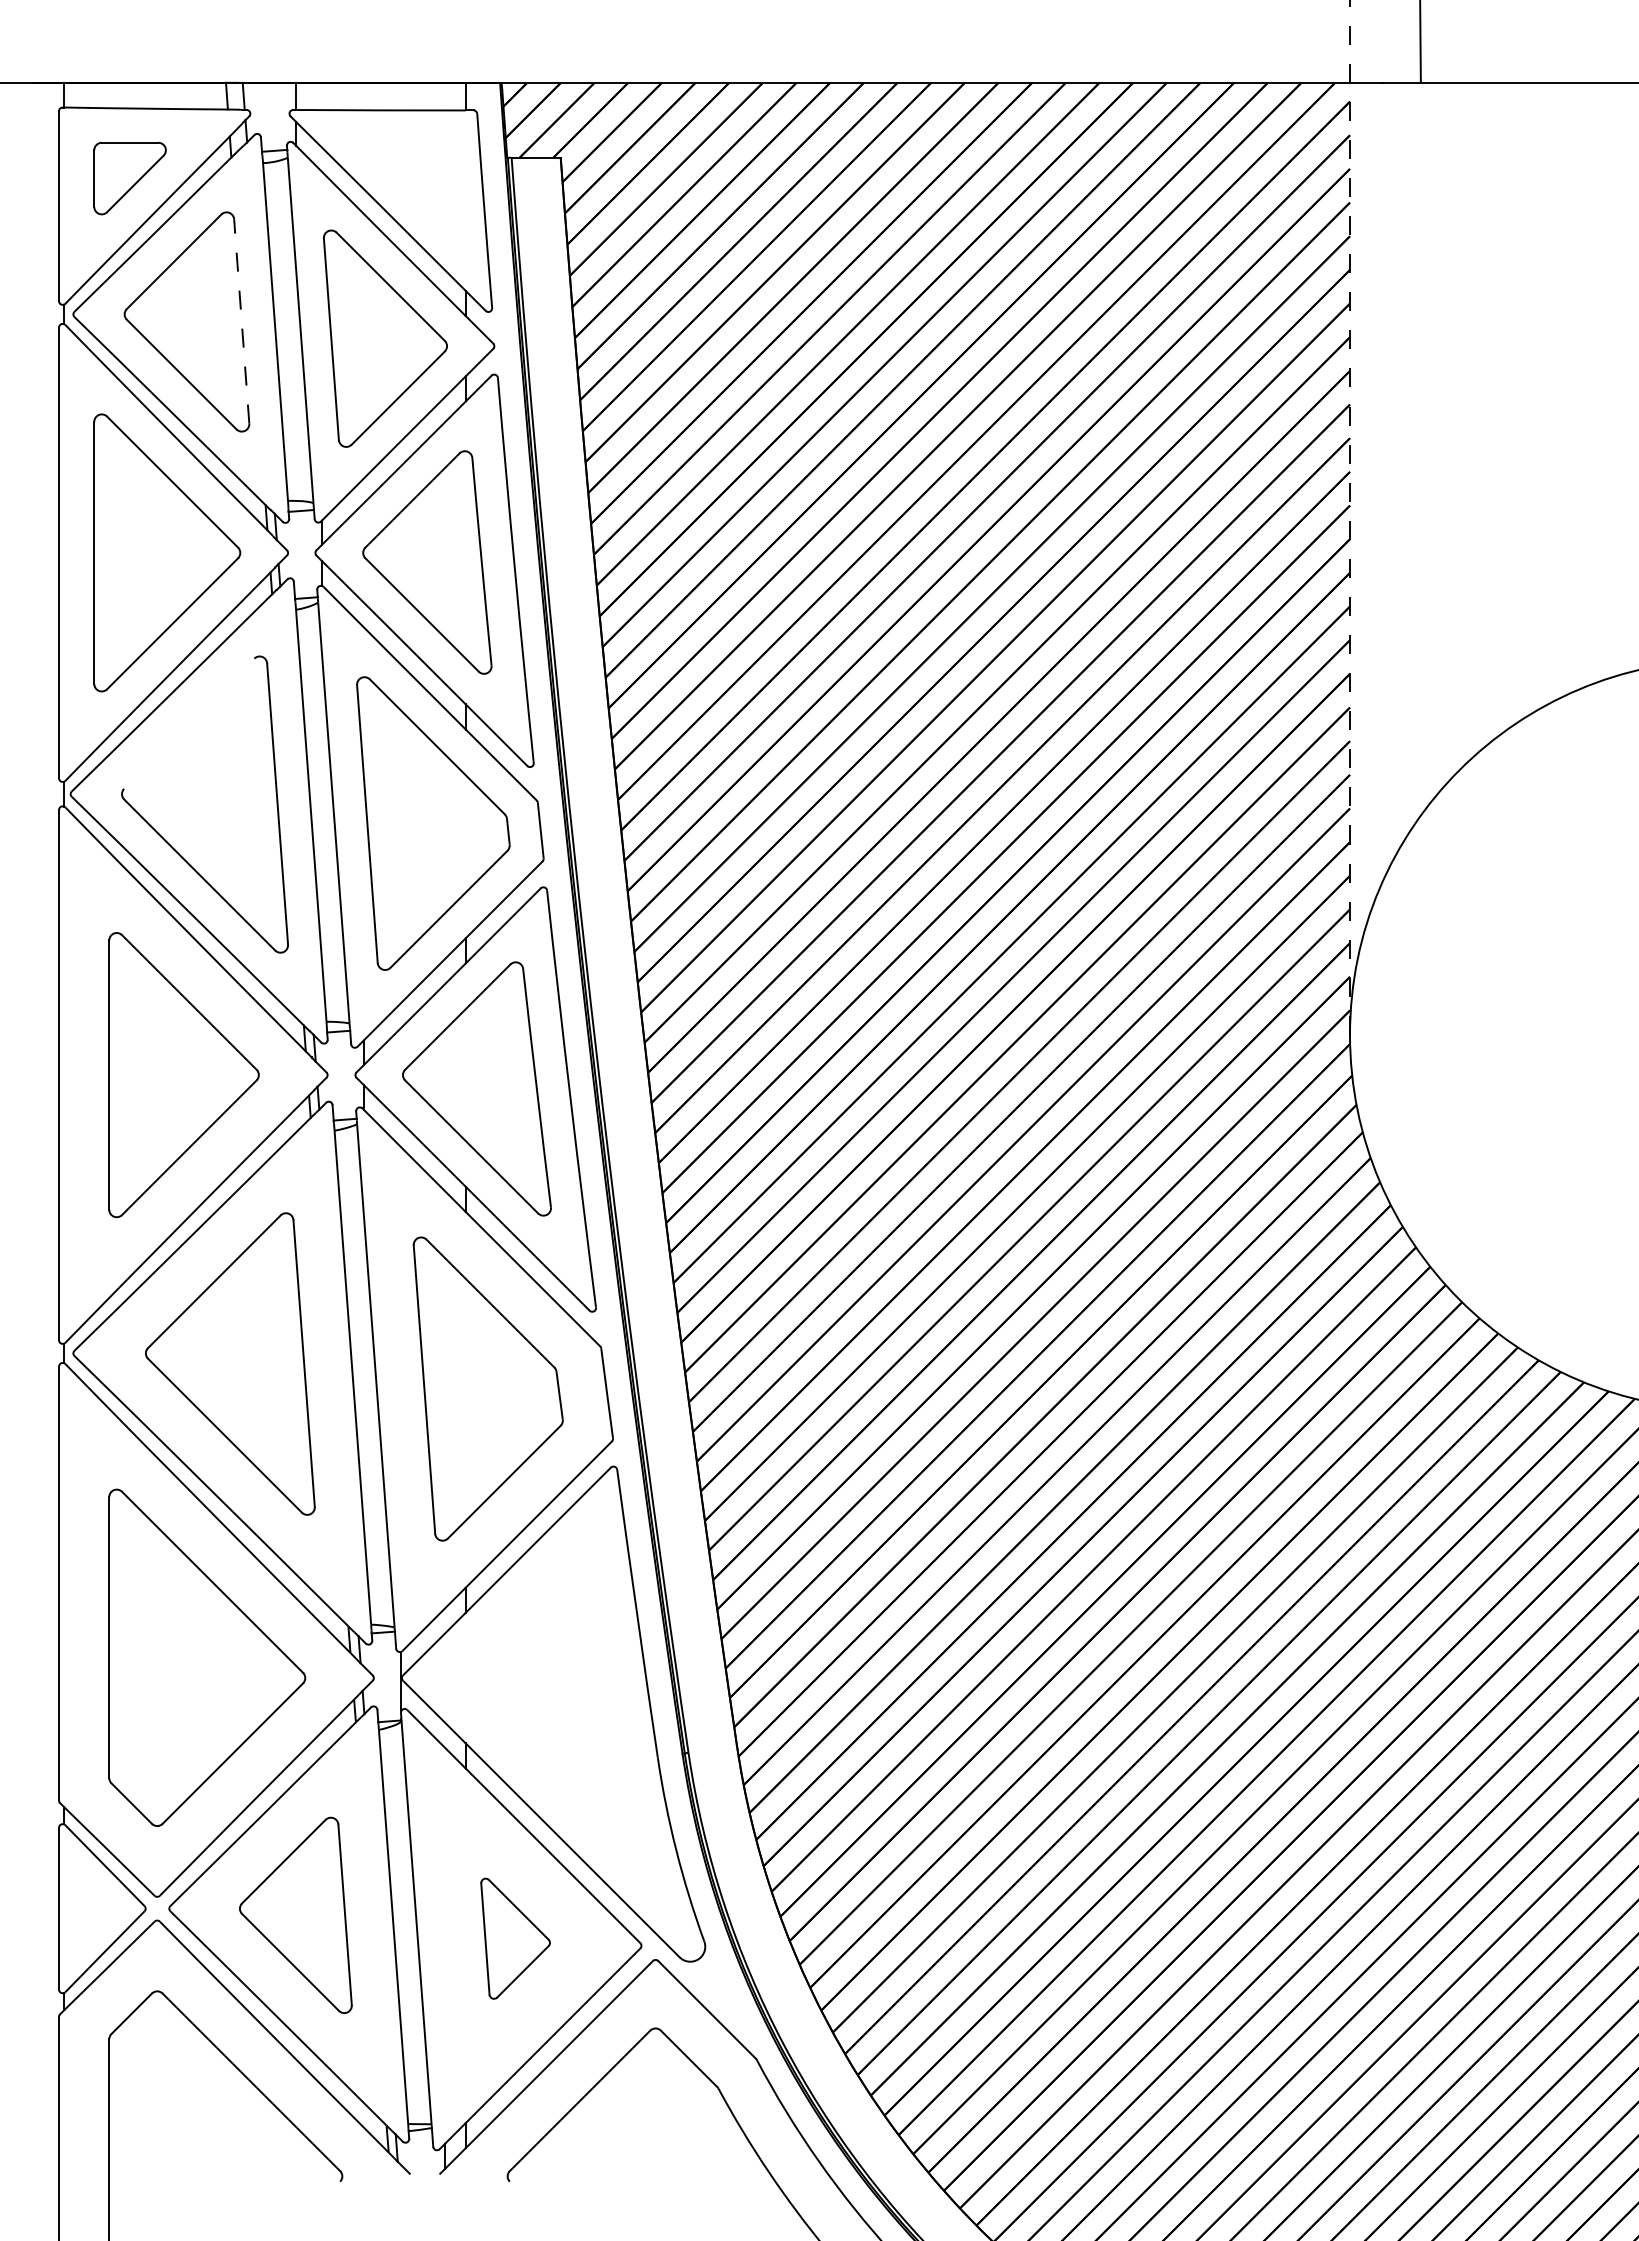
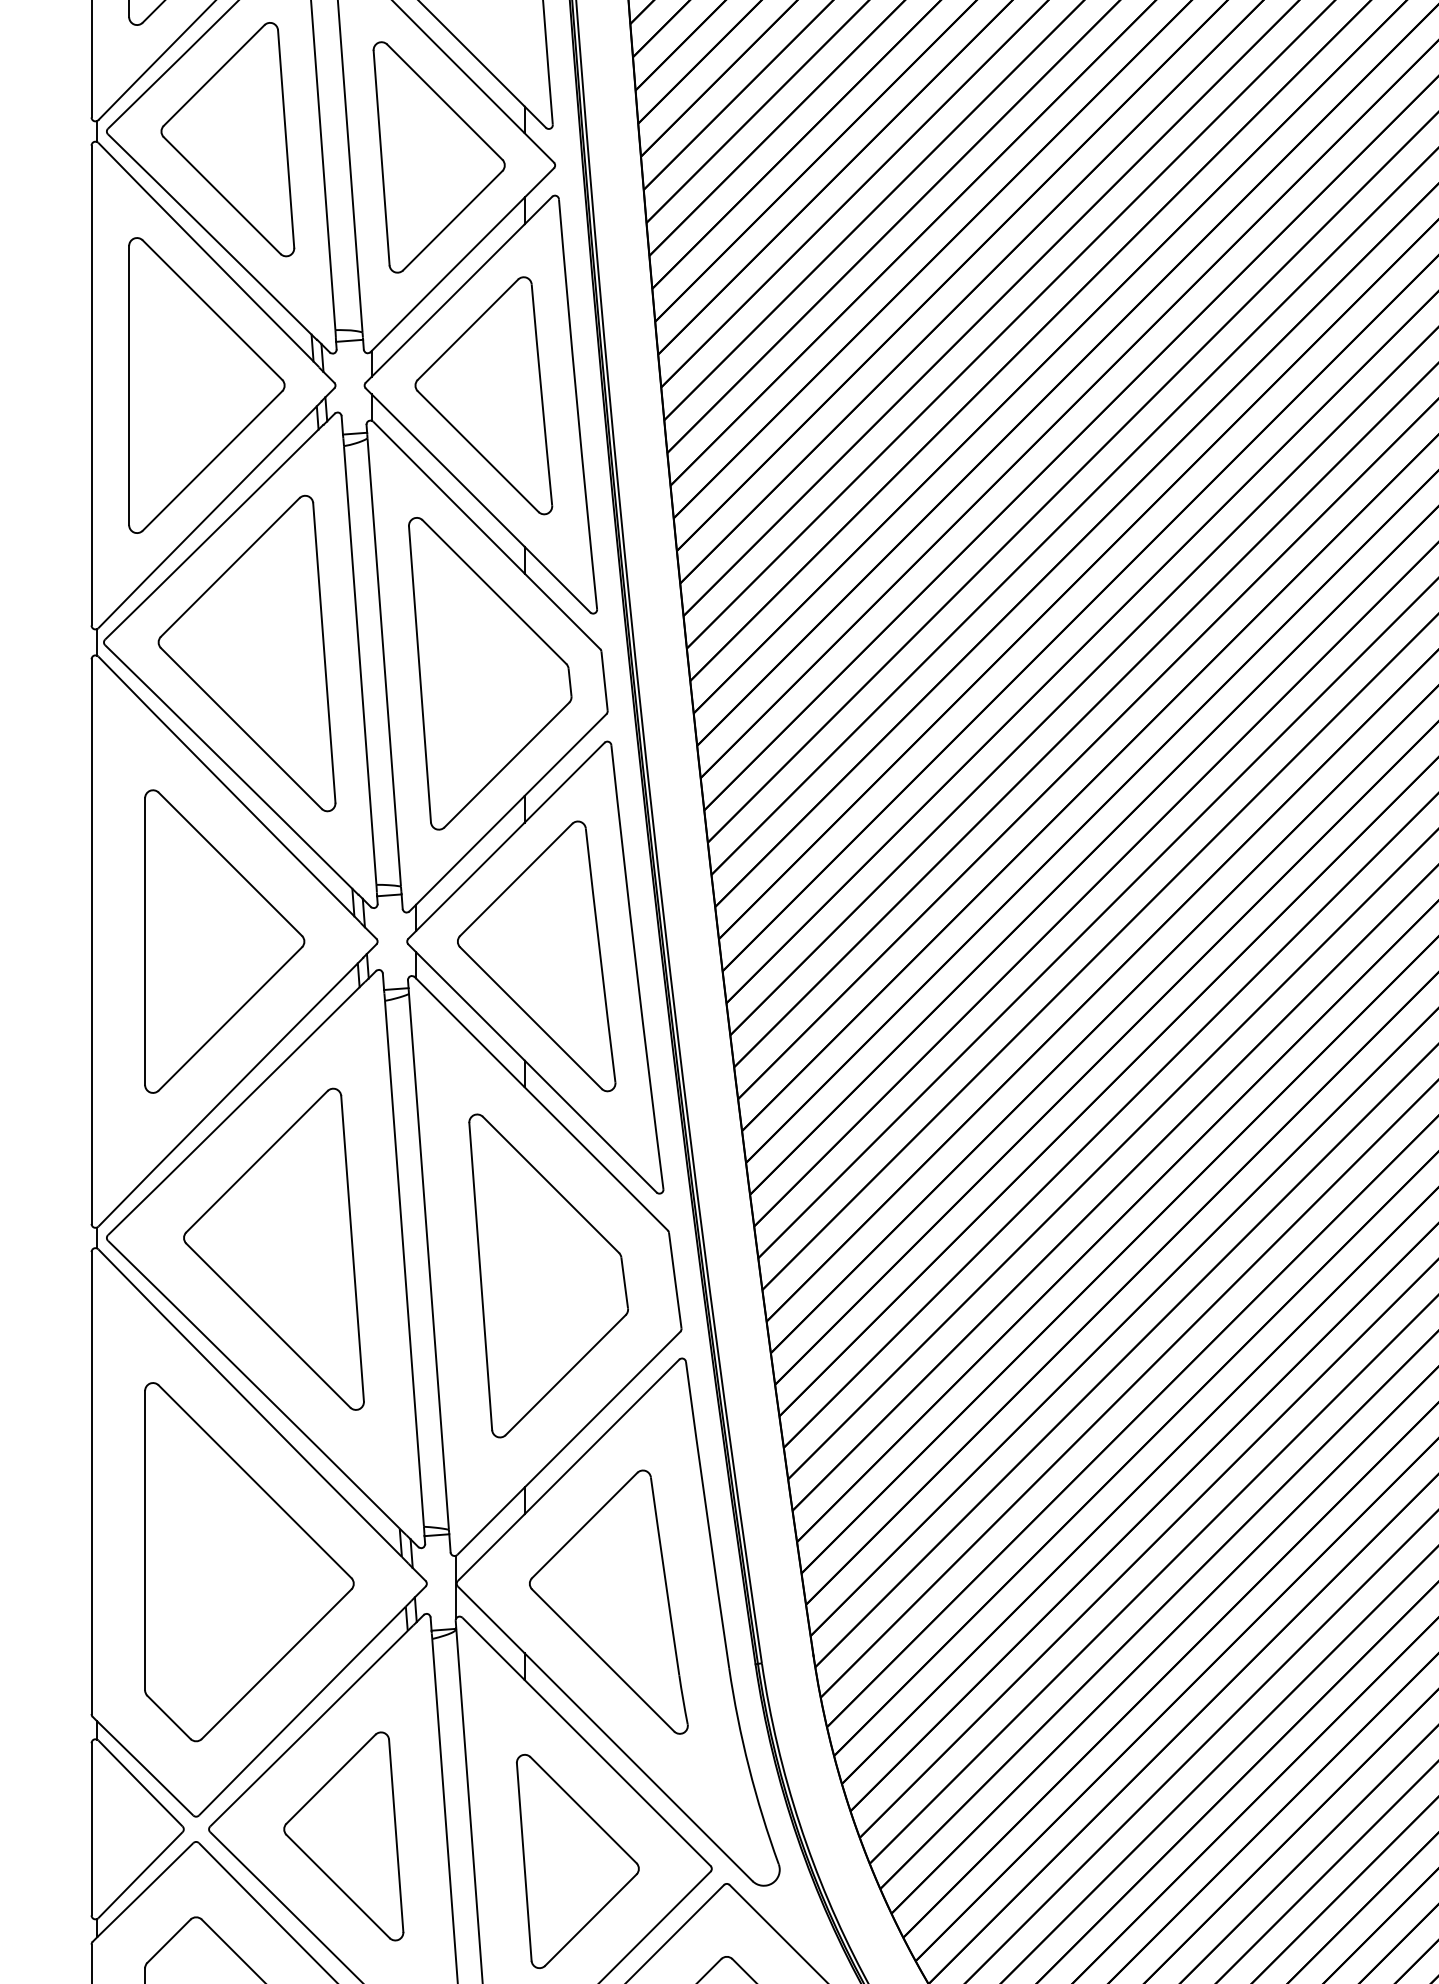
line: (241, 320) -> (285, 138), dashed -> solid
line: (189, 723) -> (230, 567), added
part: (544, 1694) -> (608, 1601), added
part: (515, 1938) -> (577, 1861), size x1.67

